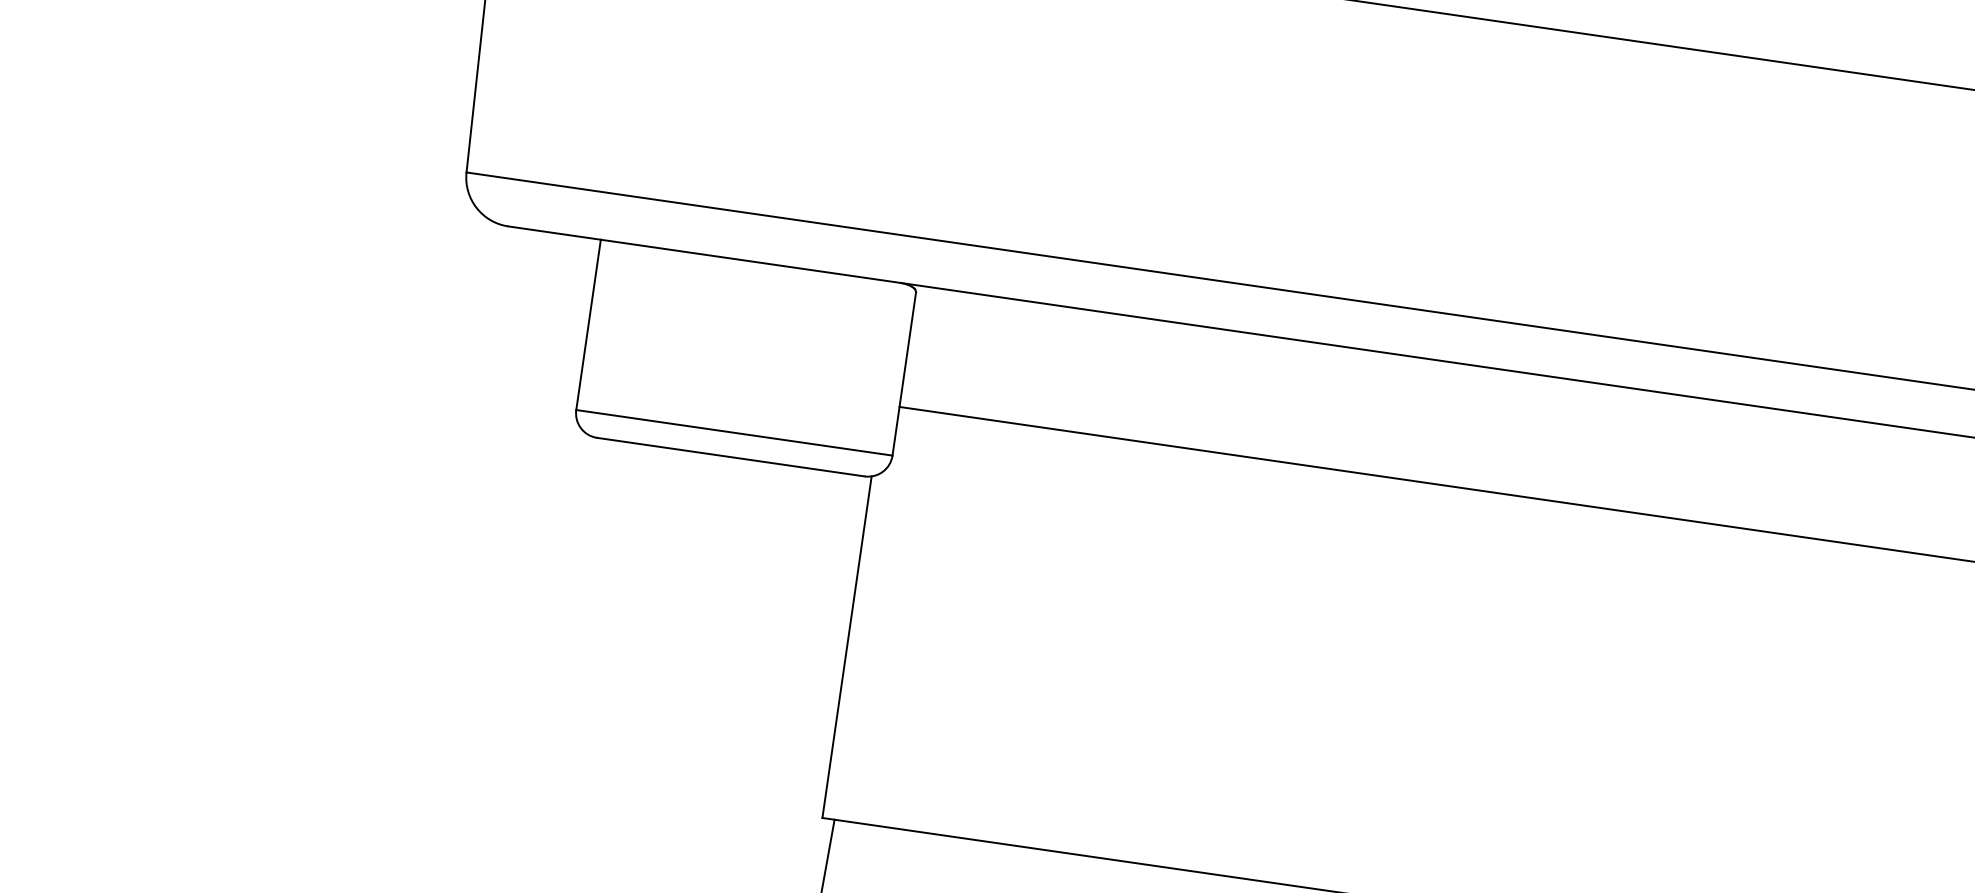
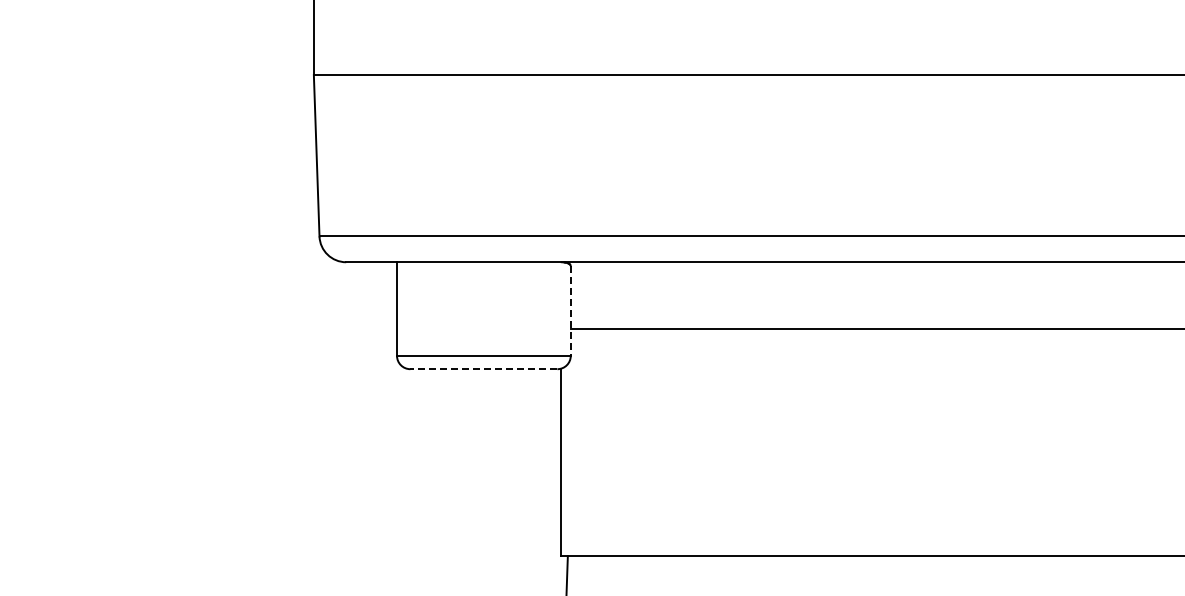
line: (903, 373) -> (570, 310), solid -> dashed
line: (730, 457) -> (483, 369), solid -> dashed

